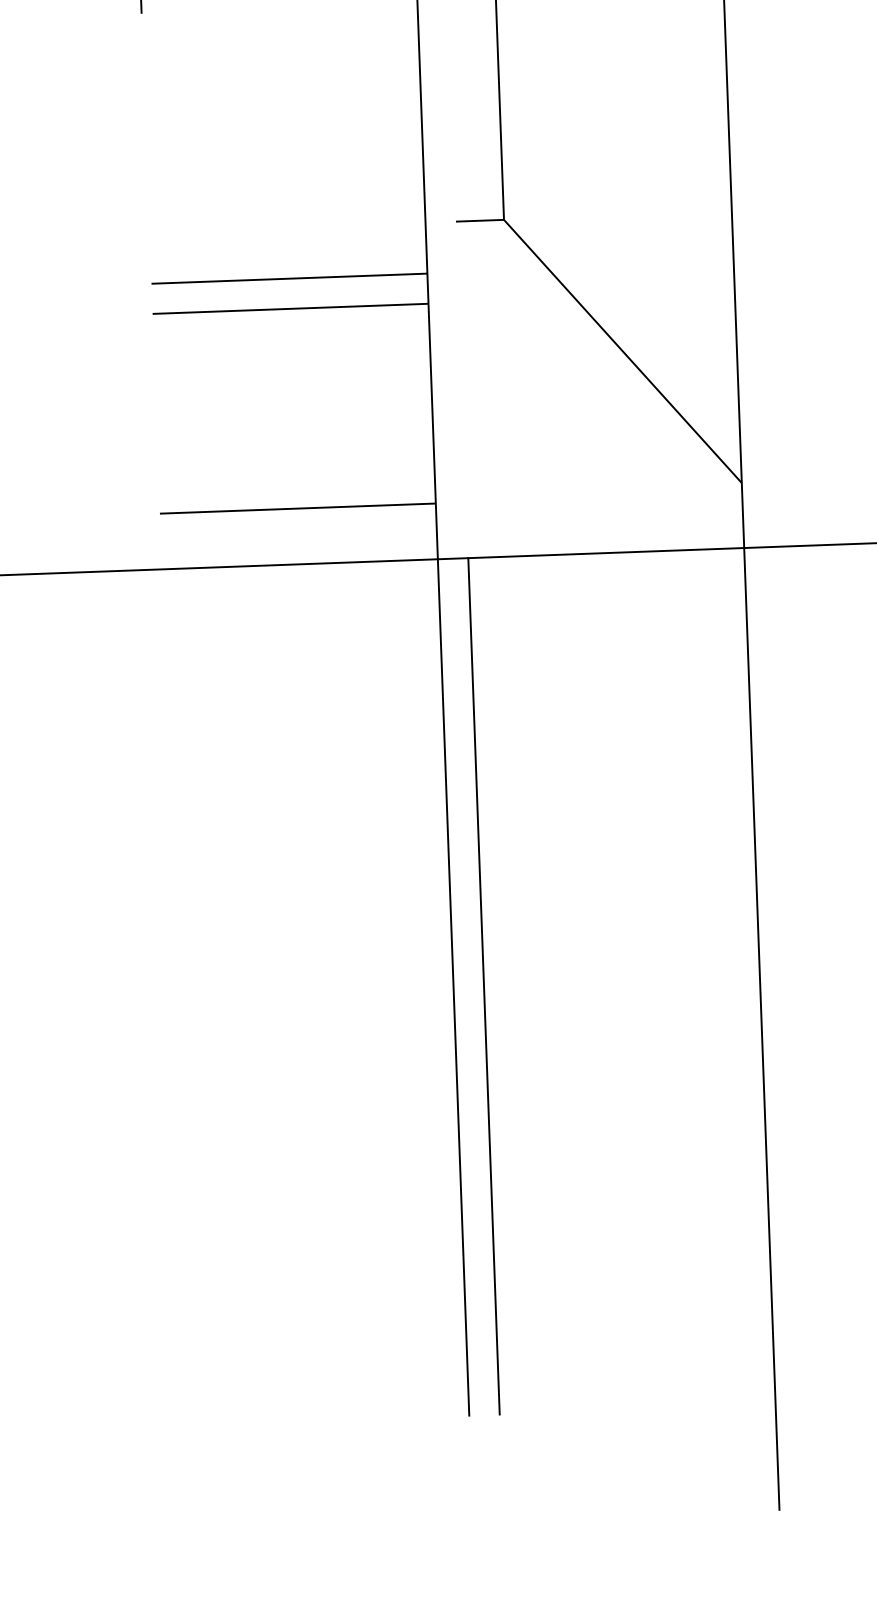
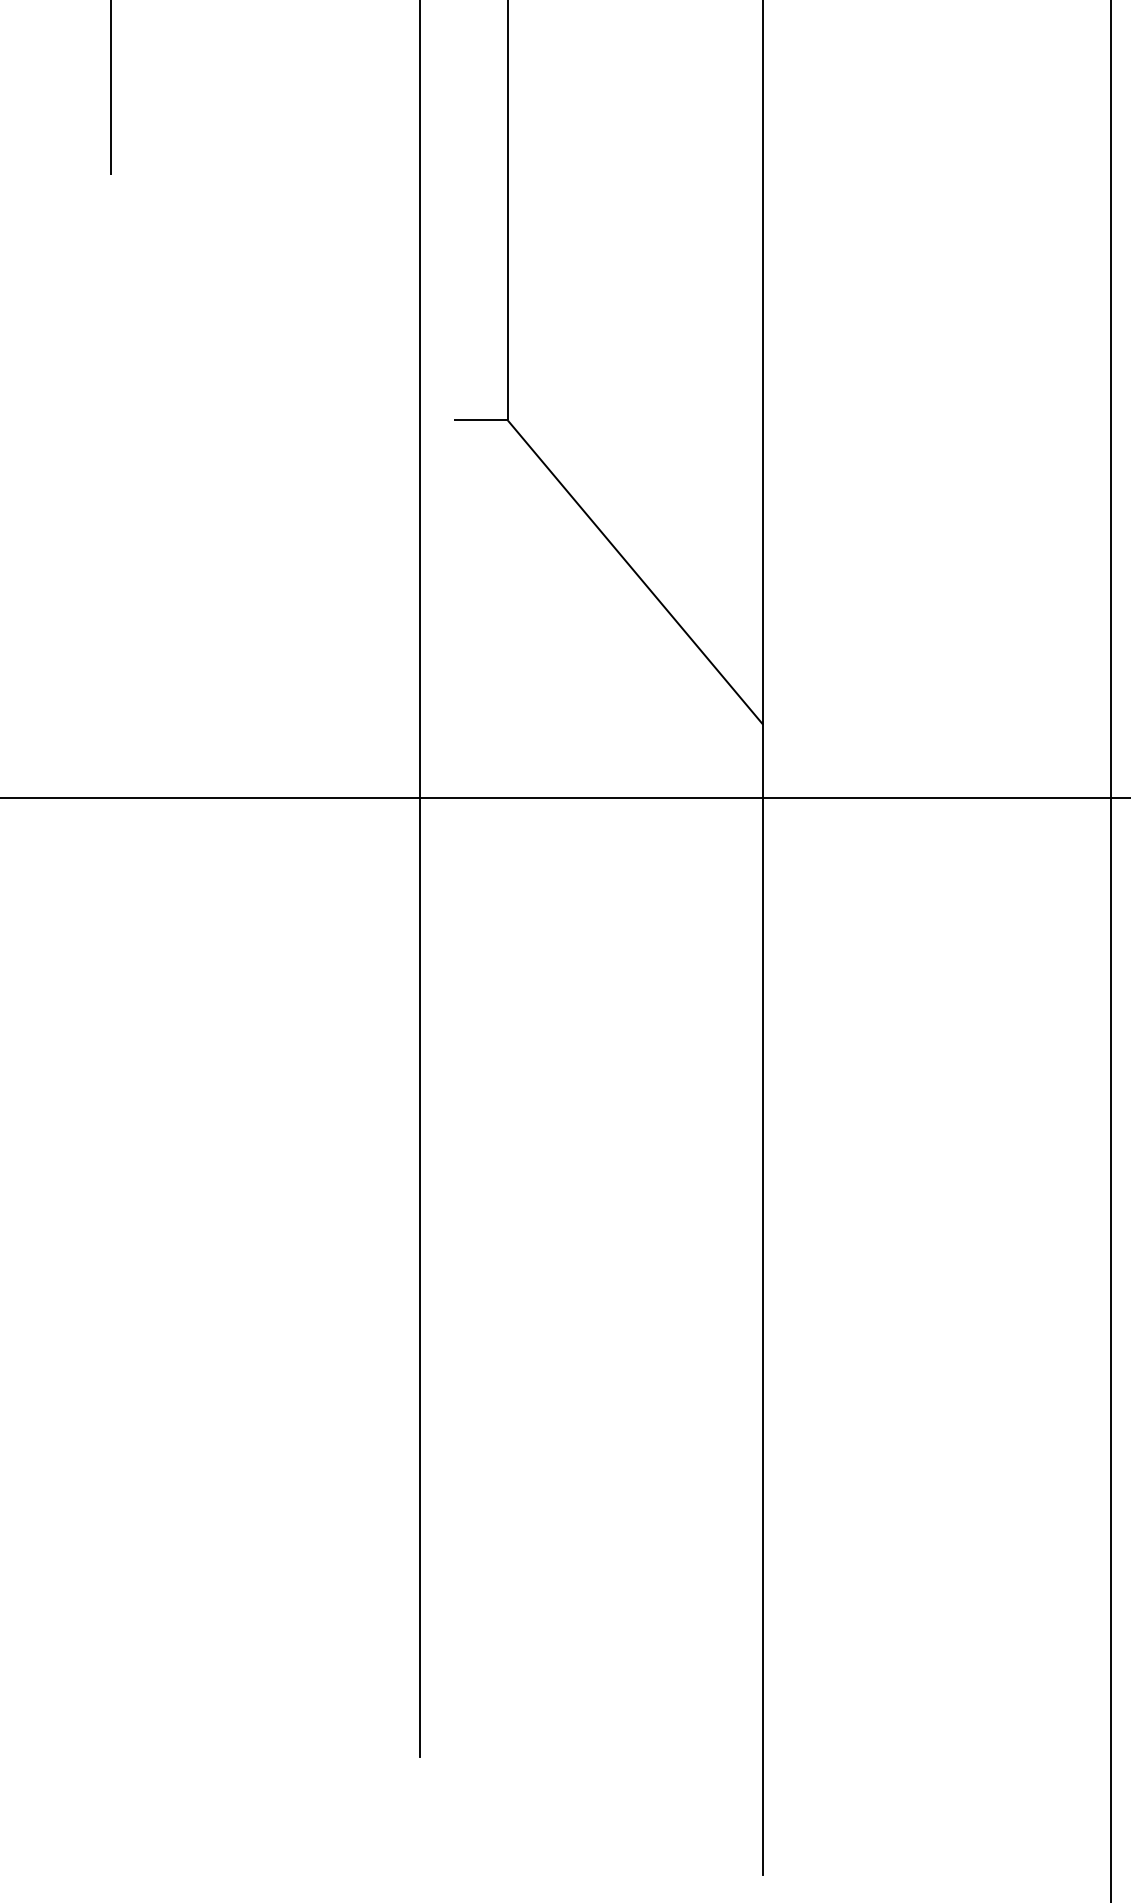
line: (288, 278) -> (264, 477), removed
line: (289, 309) -> (264, 511), removed
line: (297, 508) -> (264, 735), removed
line: (484, 986) -> (454, 1277), removed

